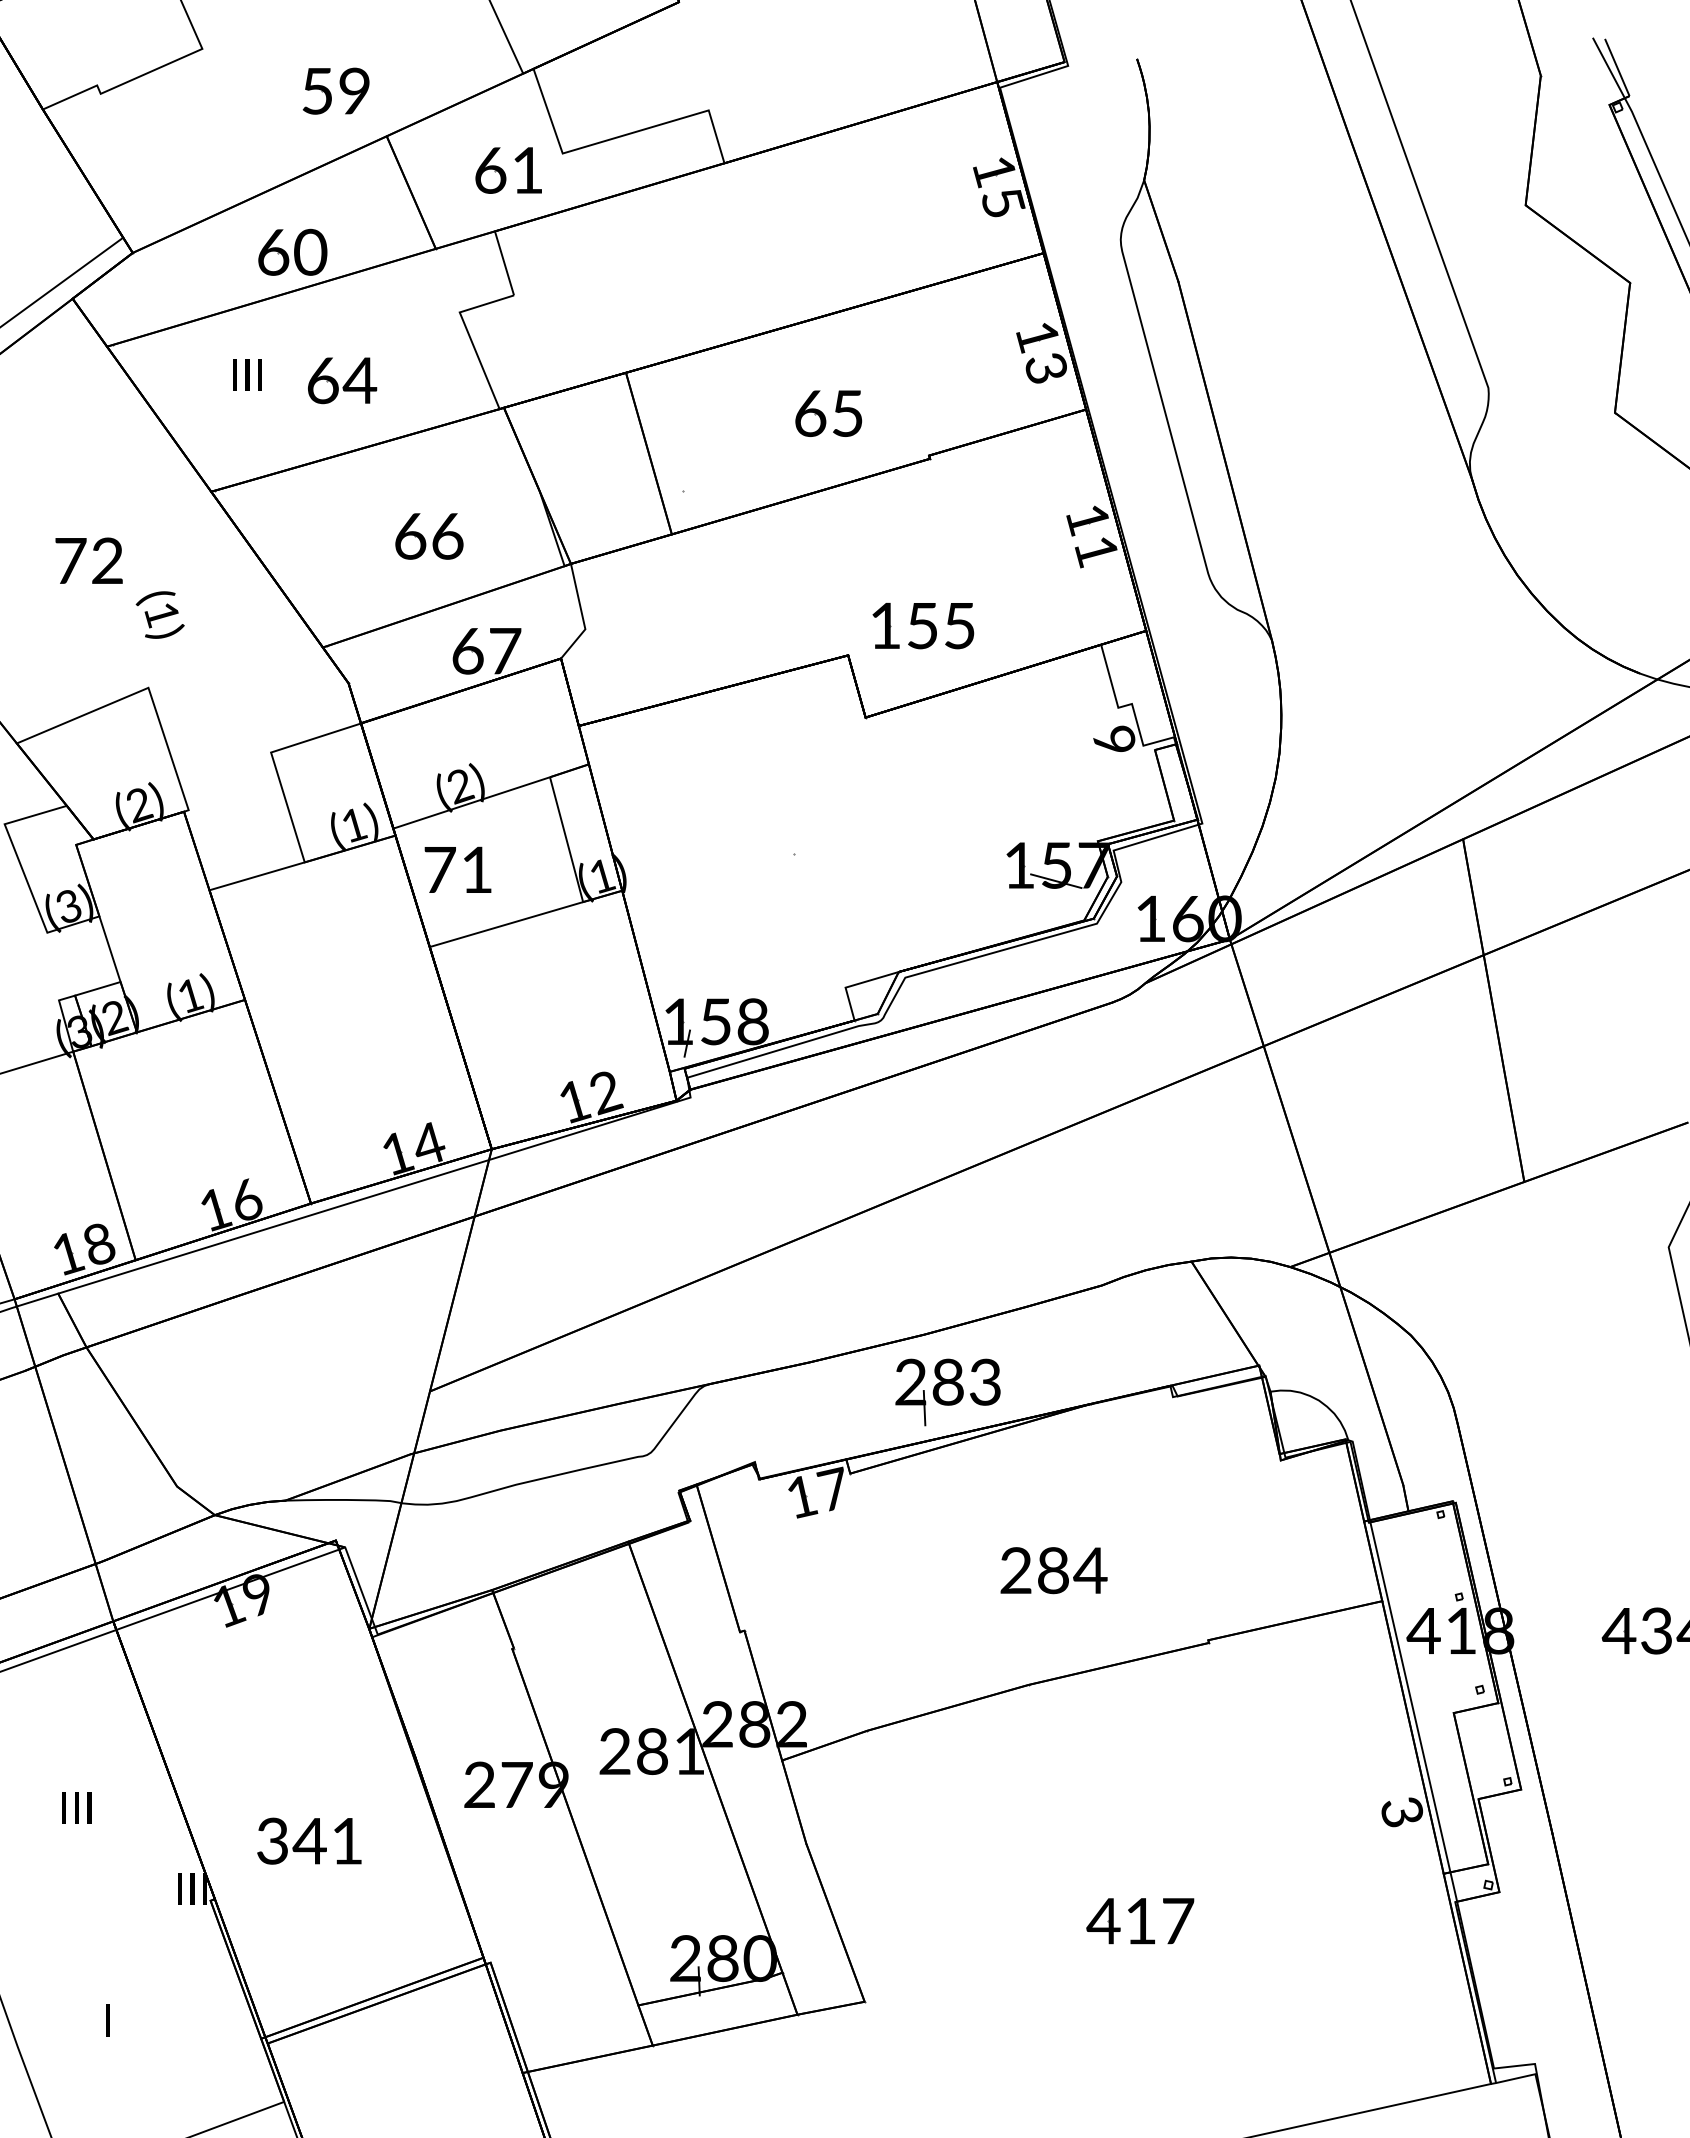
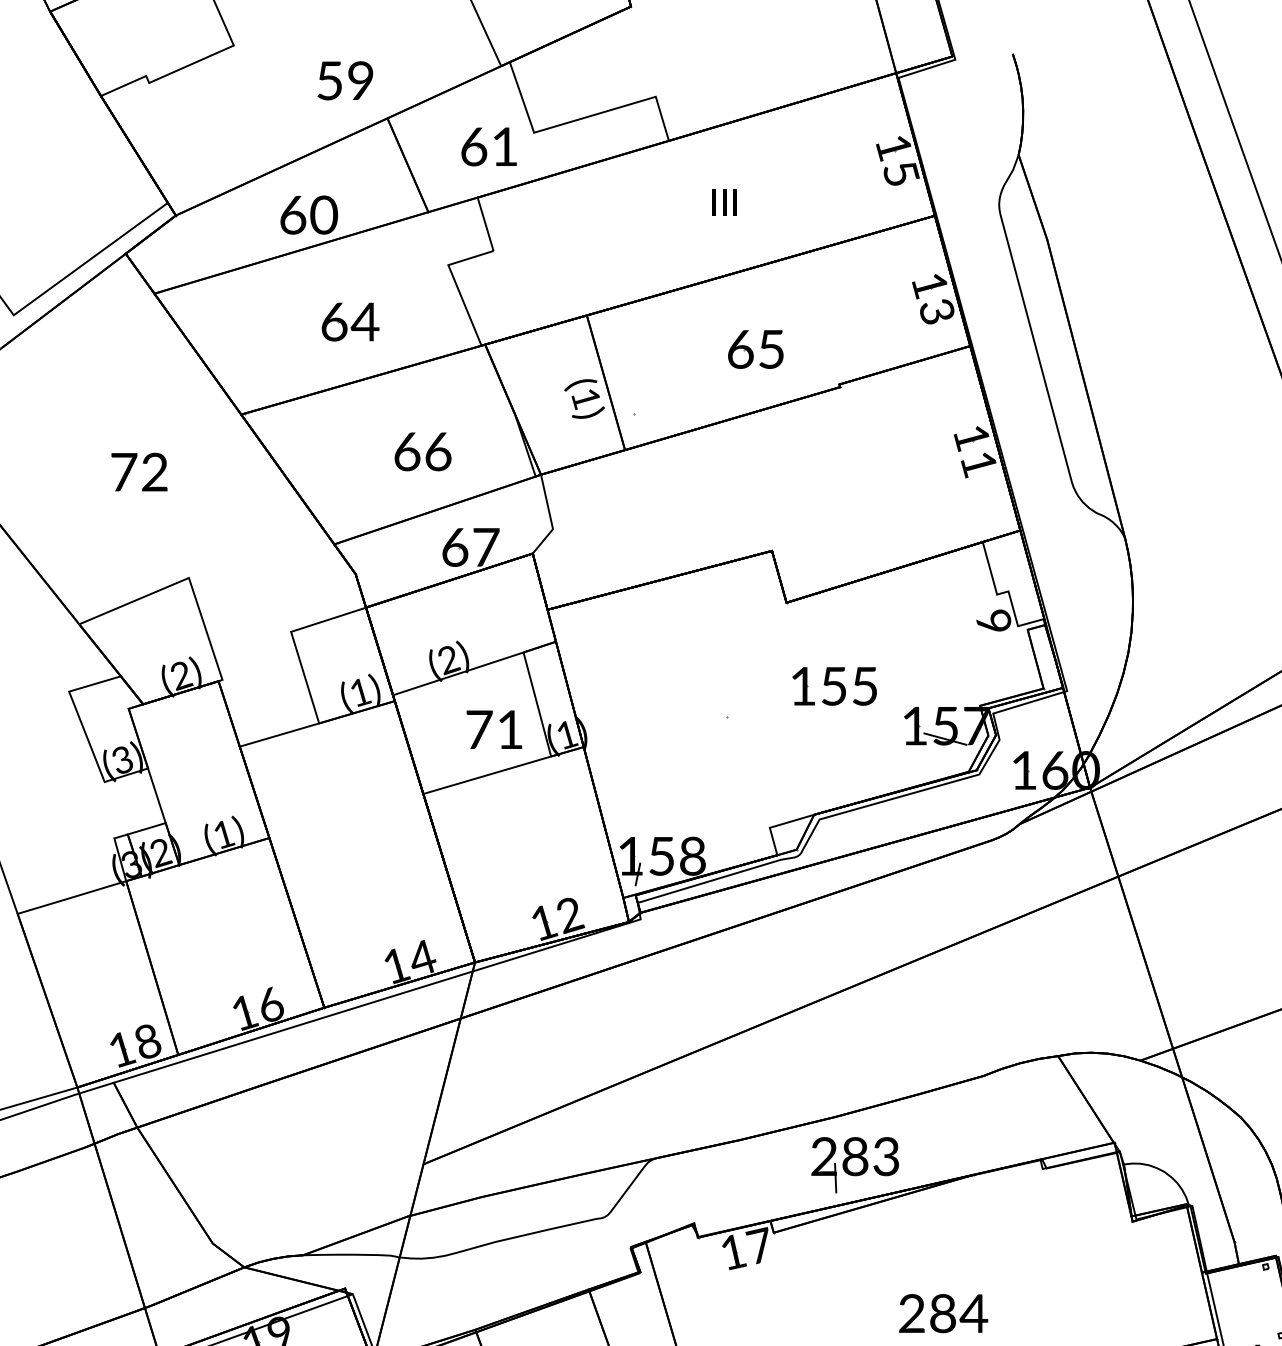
text: (247, 374) -> (724, 201), moved
text: (159, 614) -> (583, 398), moved
part: (923, 626) -> (834, 686), moved
part: (449, 864) -> (487, 725), moved

